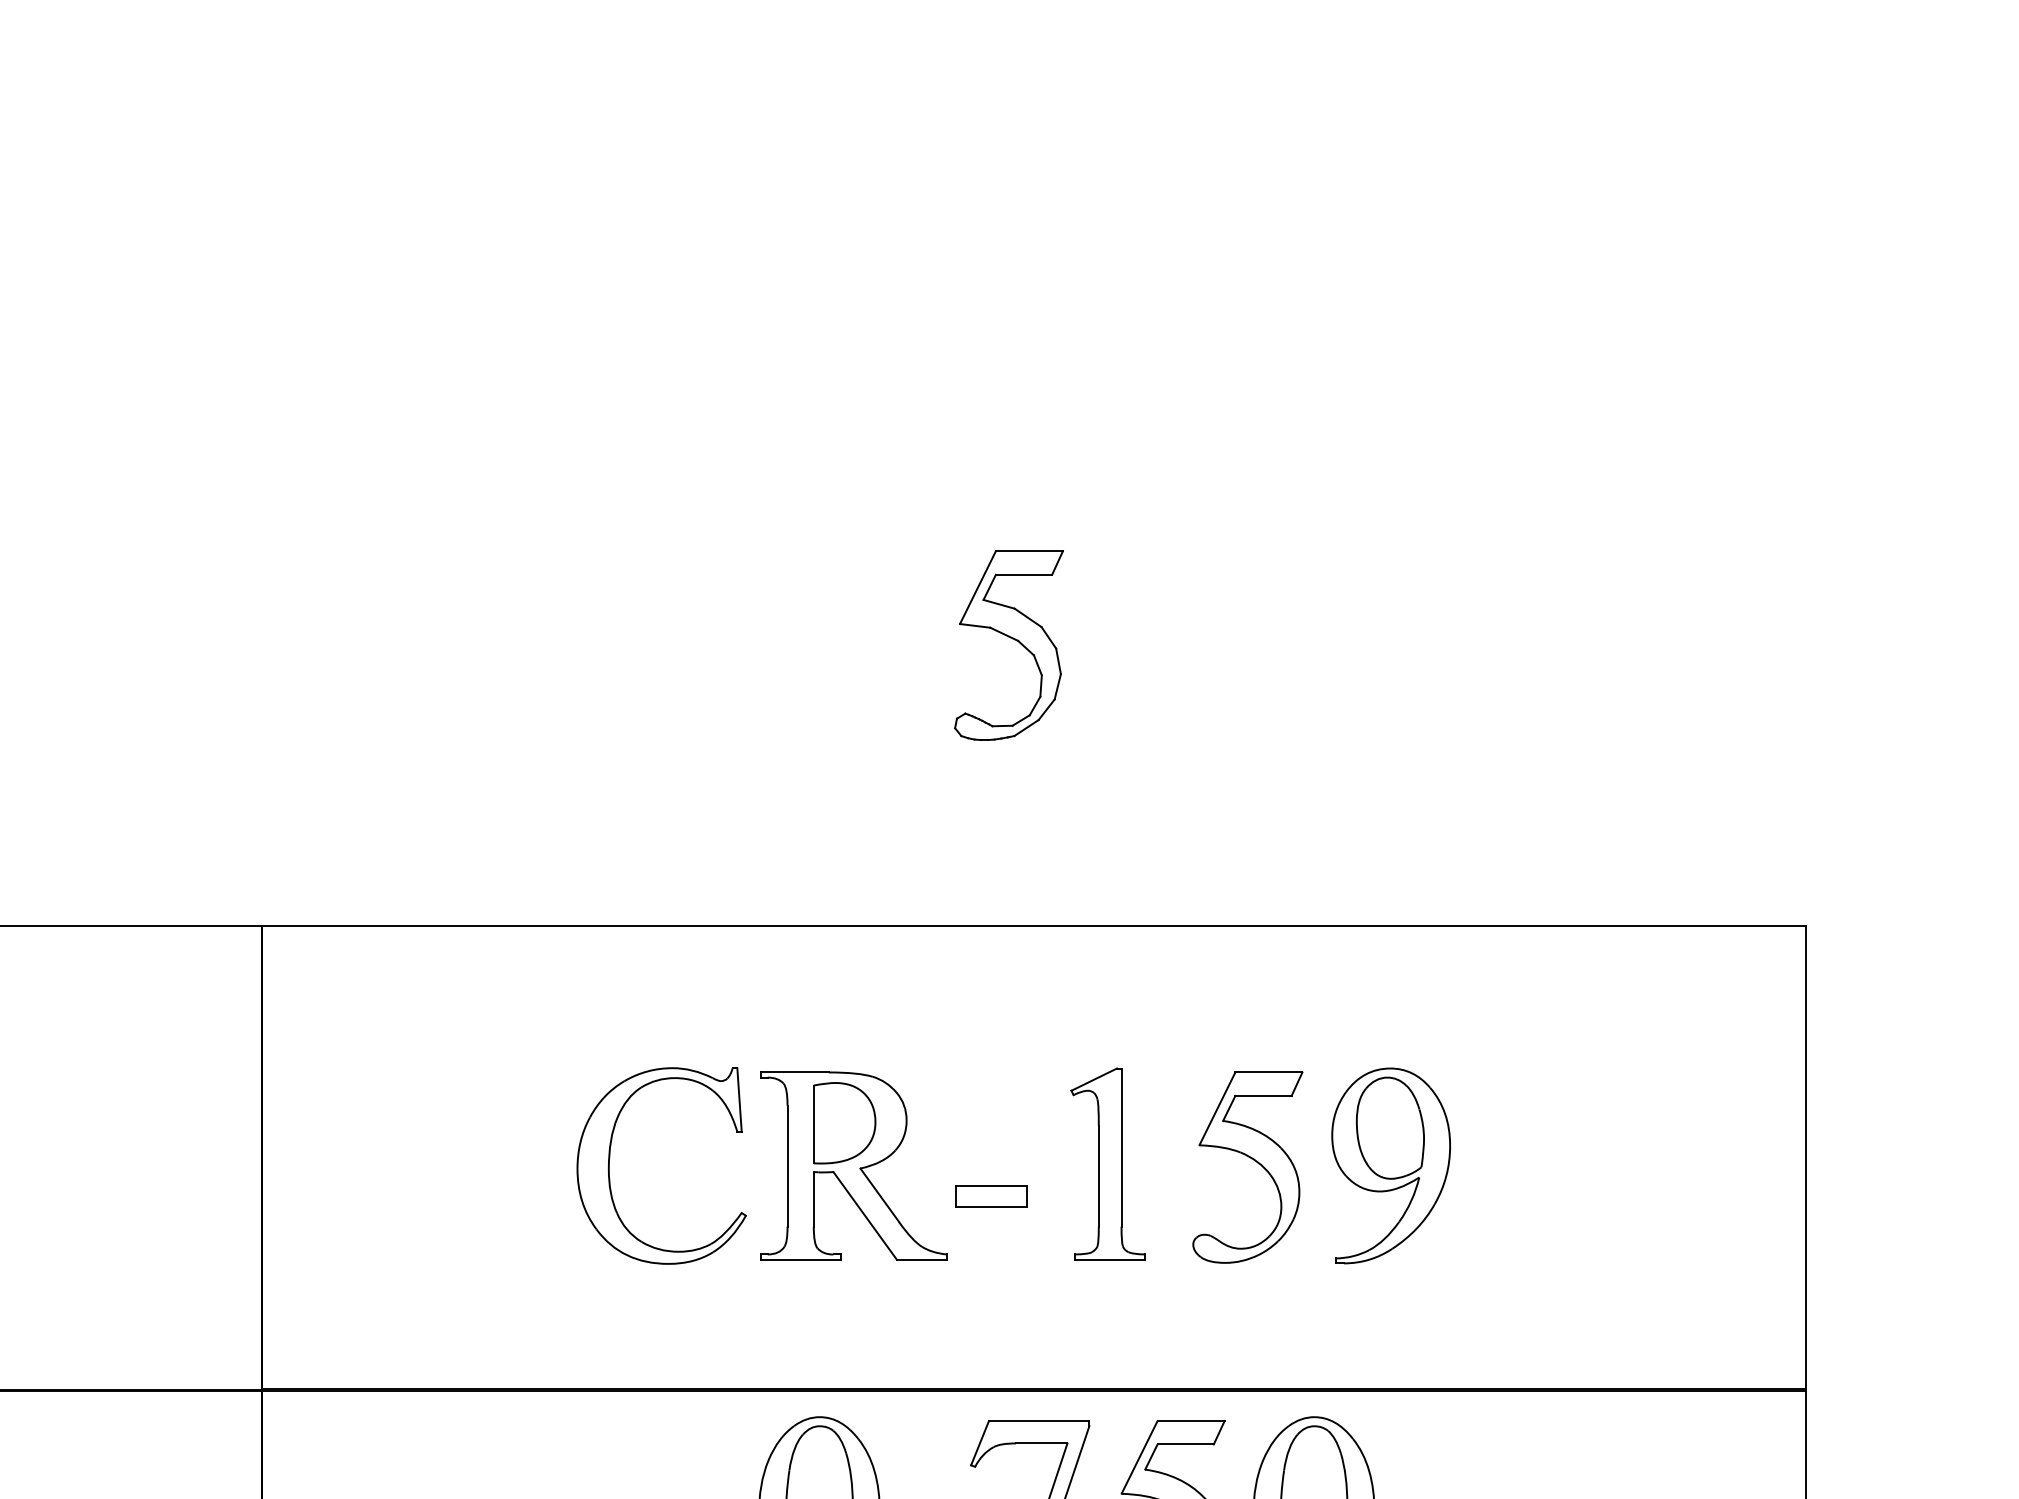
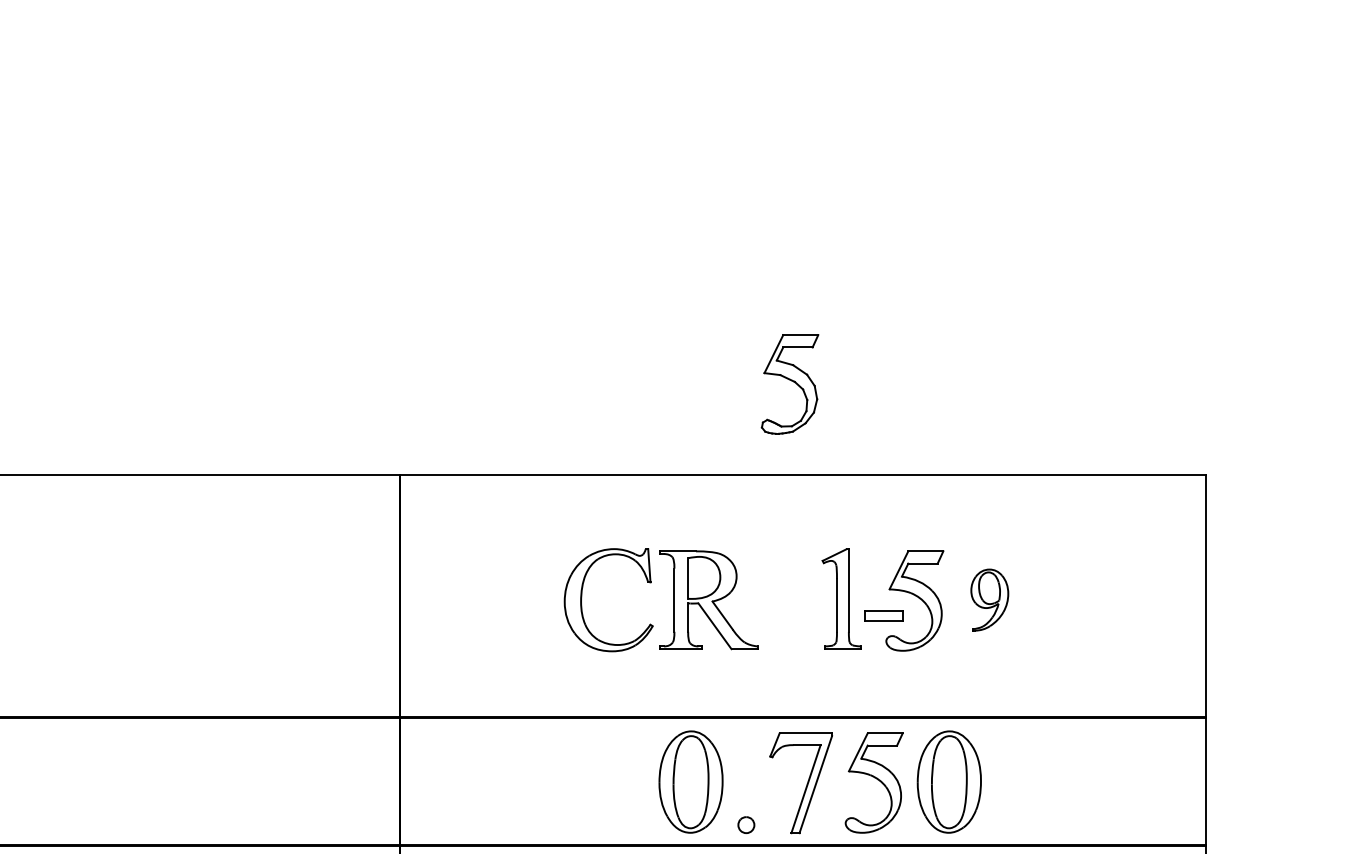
part: (1007, 645) -> (789, 384), moved
part: (1390, 1164) -> (989, 599), size x0.6
part: (990, 1195) -> (883, 615), moved

